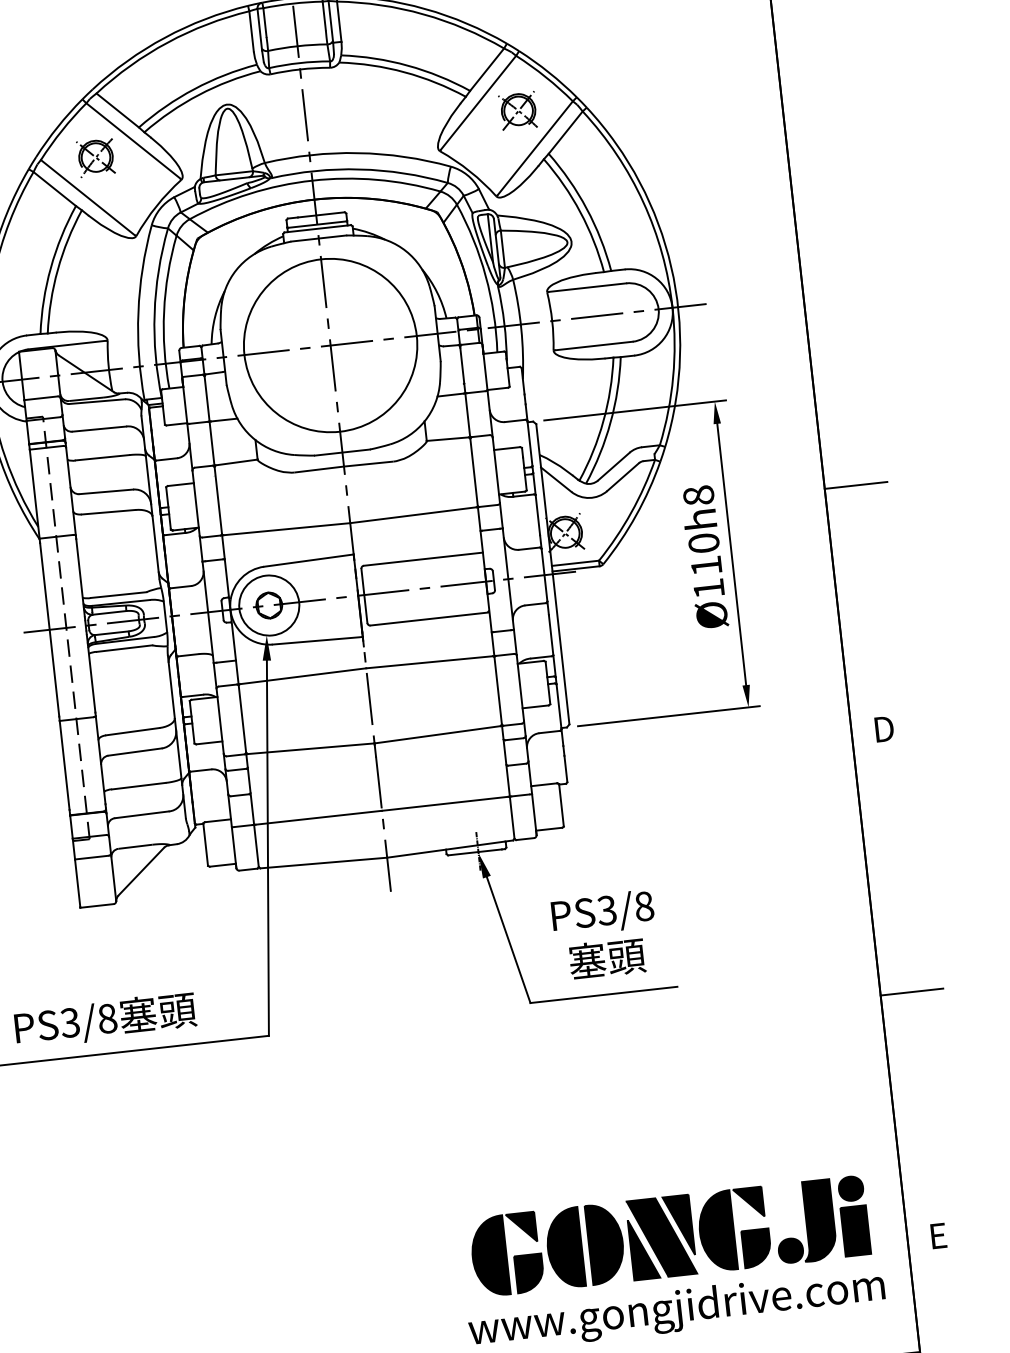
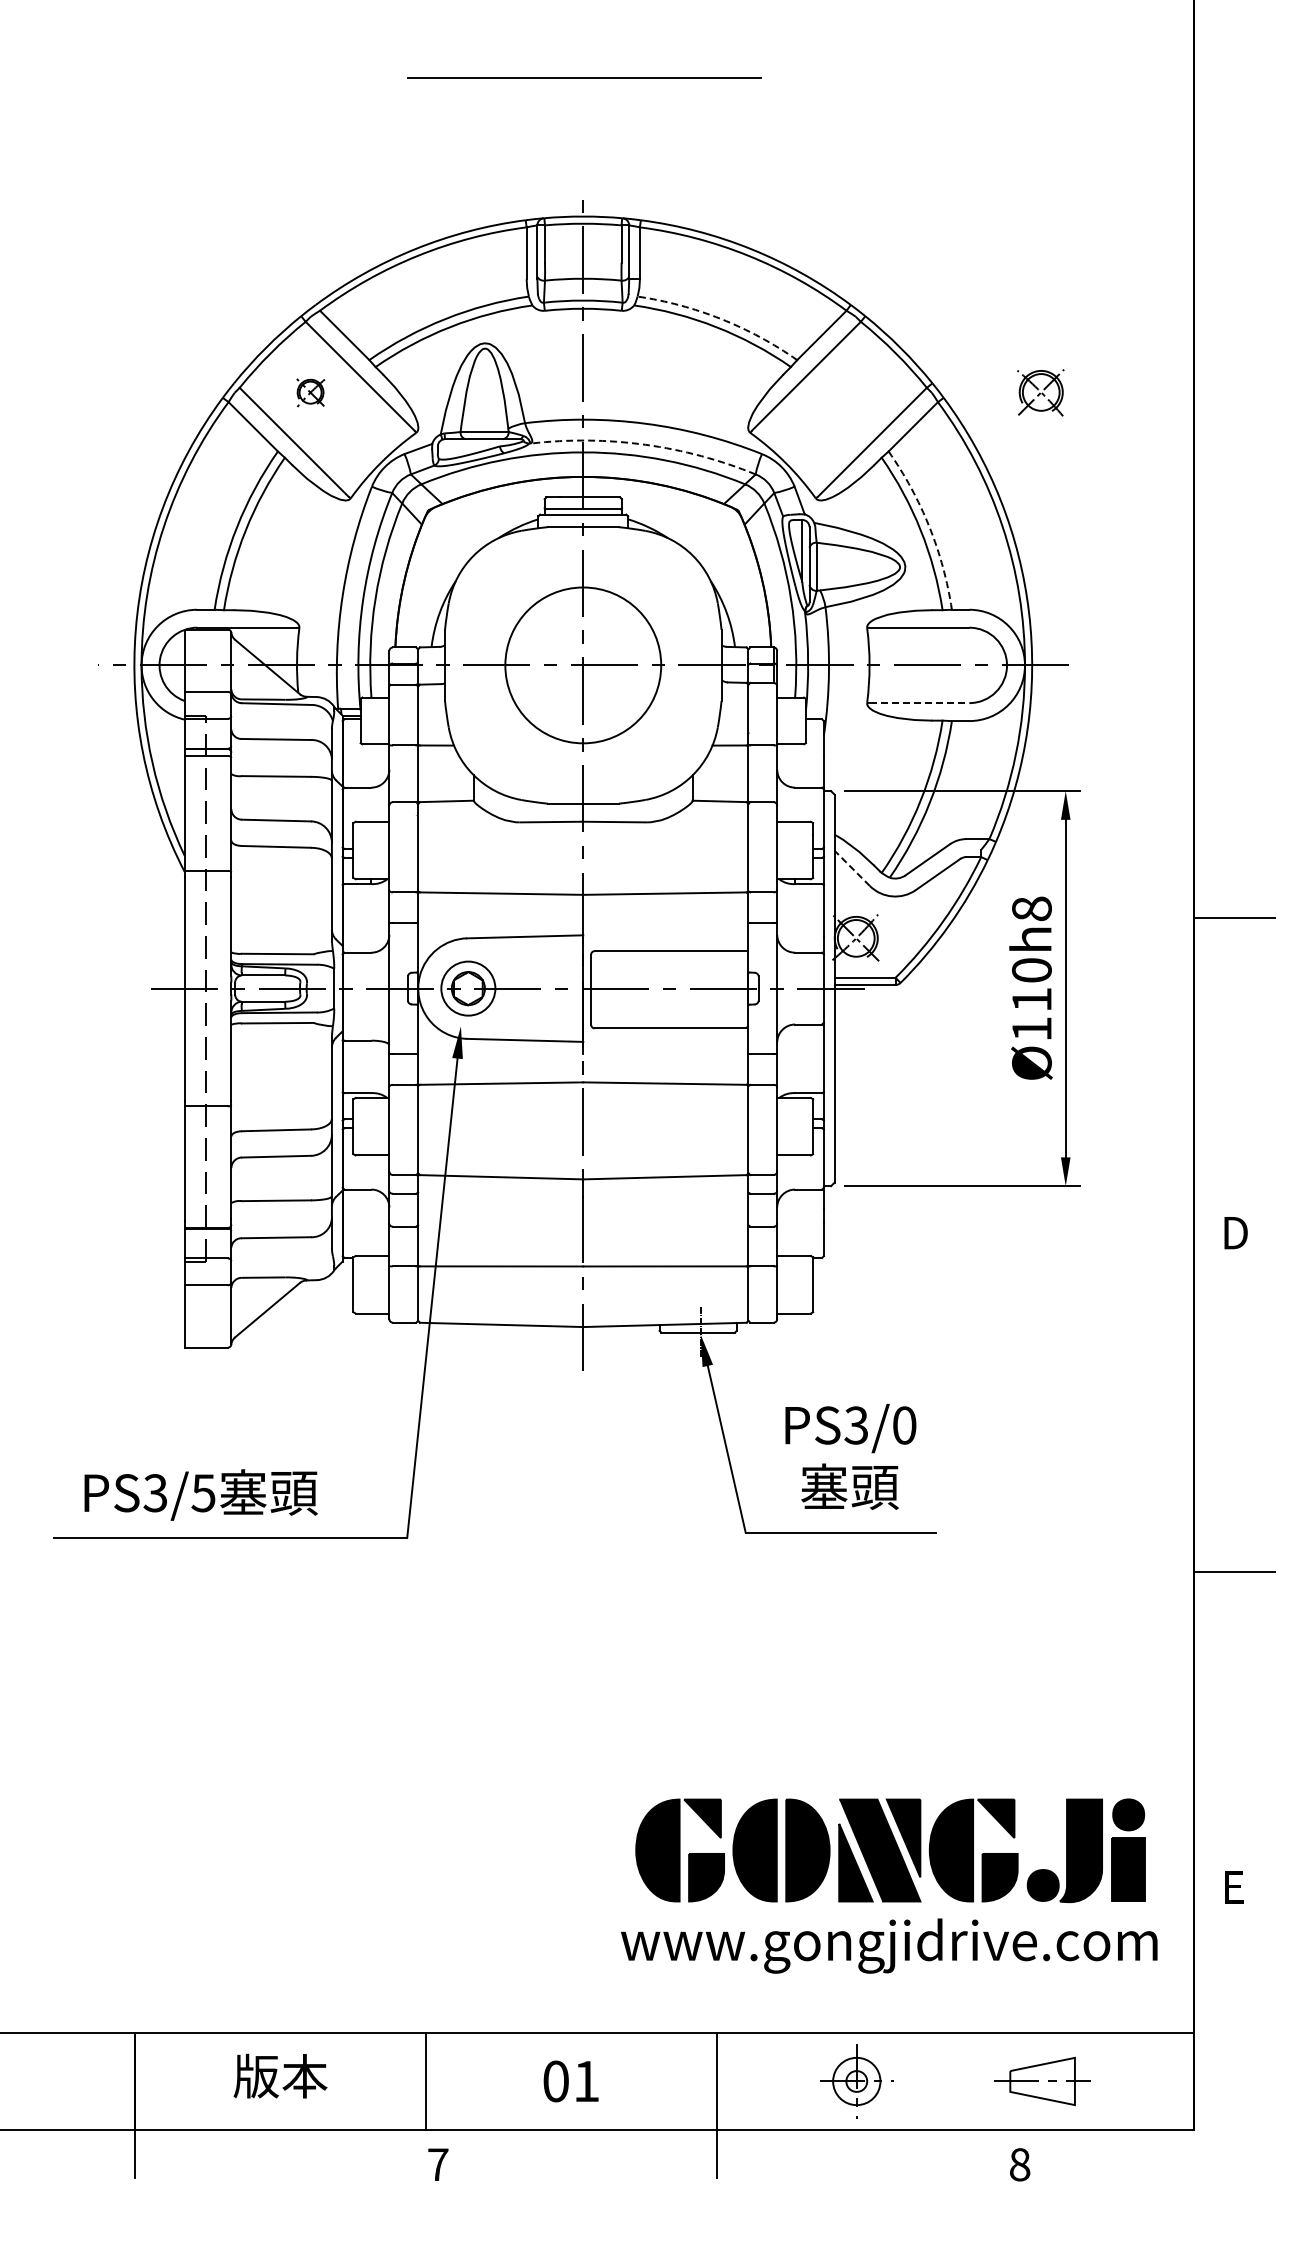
arc: (408, 65) -> (721, 319), solid -> dashed
part: (518, 111) -> (1040, 392), moved
part: (96, 157) -> (310, 392), size x0.6
arc: (359, 169) -> (645, 444), solid -> dashed
arc: (586, 208) -> (929, 526), solid -> dashed
circle: (330, 345) -> (582, 665), size x0.7
line: (594, 346) -> (919, 703), solid -> dashed
line: (556, 479) -> (852, 868), solid -> dashed
circle: (268, 605) -> (467, 988), size x0.7
text: (644, 906) -> (904, 1425), PS3/8 -> PS3/0
text: (107, 1019) -> (203, 1493), PS3/8 -> PS3/5

